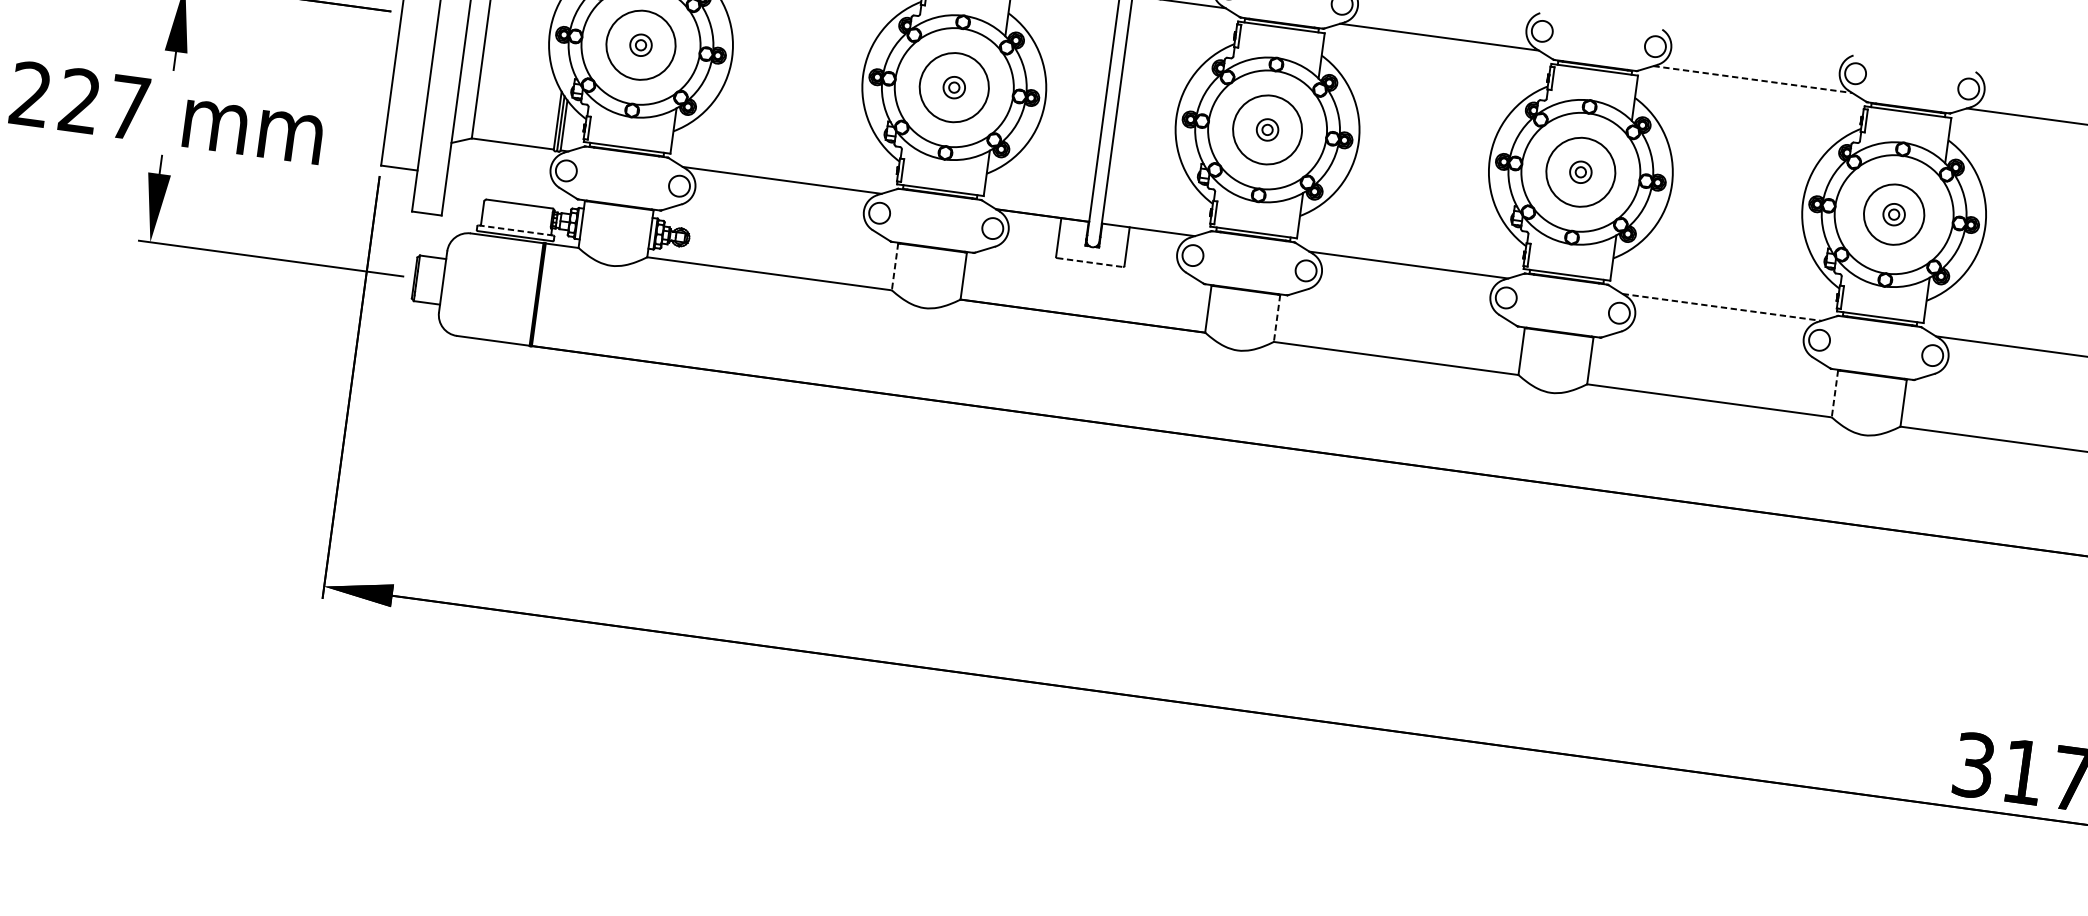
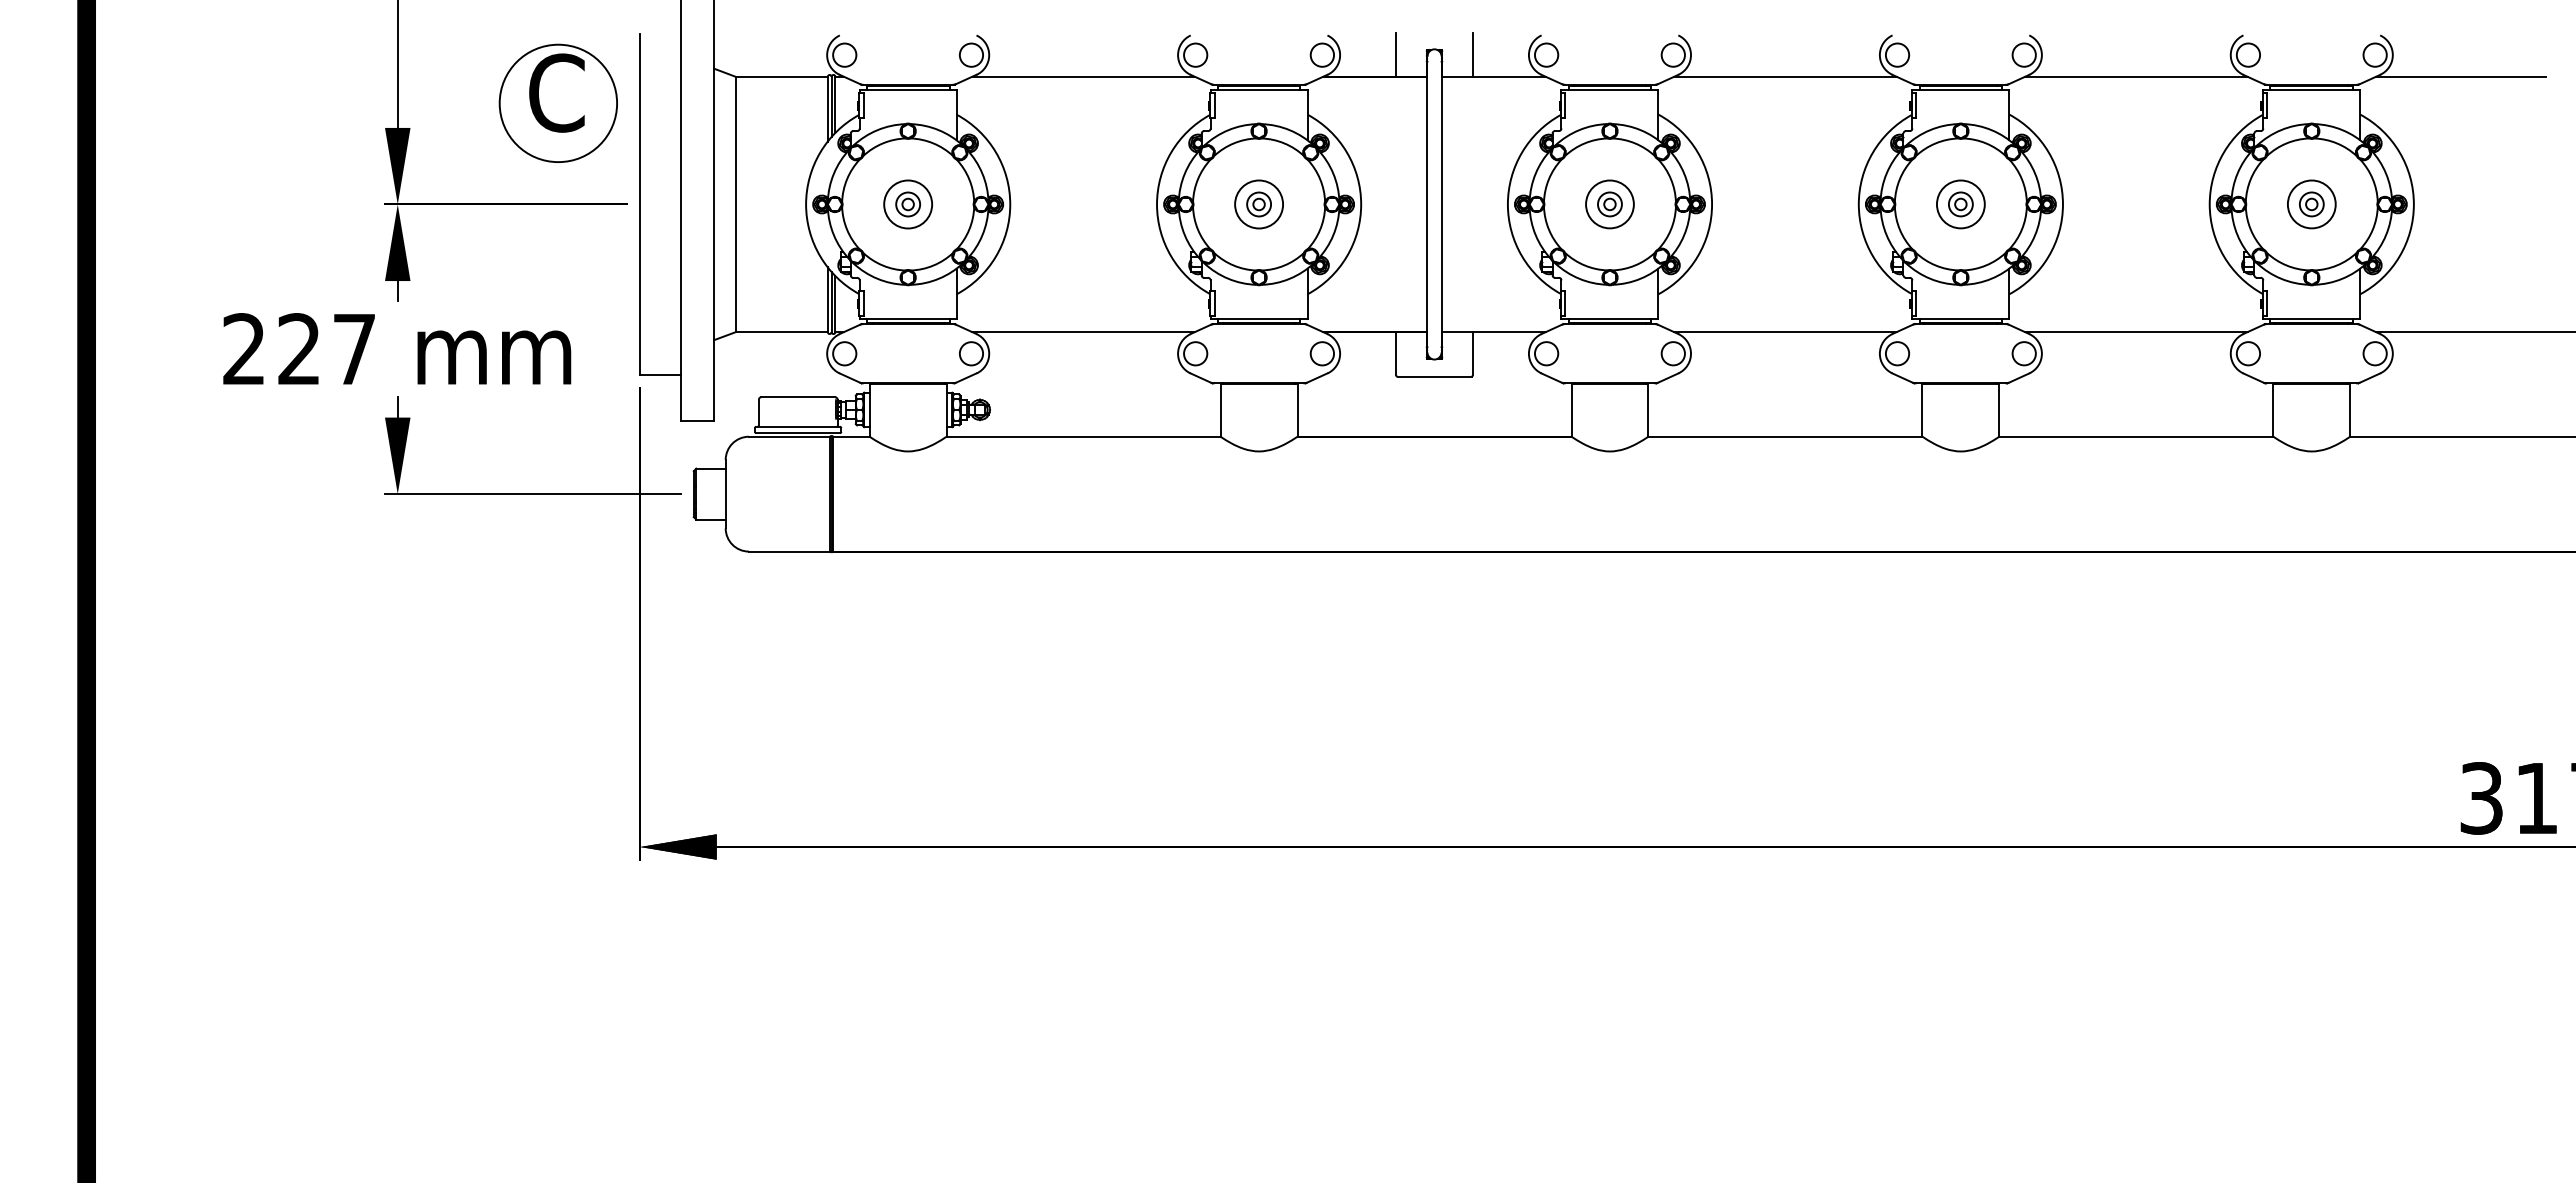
circle: (641, 45) -> (908, 204), size x0.62
line: (1753, 79) -> (2136, 76), dashed -> solid
circle: (954, 87) -> (1259, 204), size x0.62
circle: (1267, 129) -> (1609, 204), size x0.62
circle: (1580, 172) -> (1960, 204), size x0.62
circle: (1893, 214) -> (2311, 204), size x0.71
line: (516, 230) -> (798, 426), dashed -> solid
line: (1091, 262) -> (1435, 376), dashed -> solid
line: (894, 266) -> (1220, 410), dashed -> solid
line: (1722, 307) -> (2136, 332), dashed -> solid
line: (1277, 318) -> (1648, 410), dashed -> solid
line: (1835, 394) -> (2273, 410), dashed -> solid

